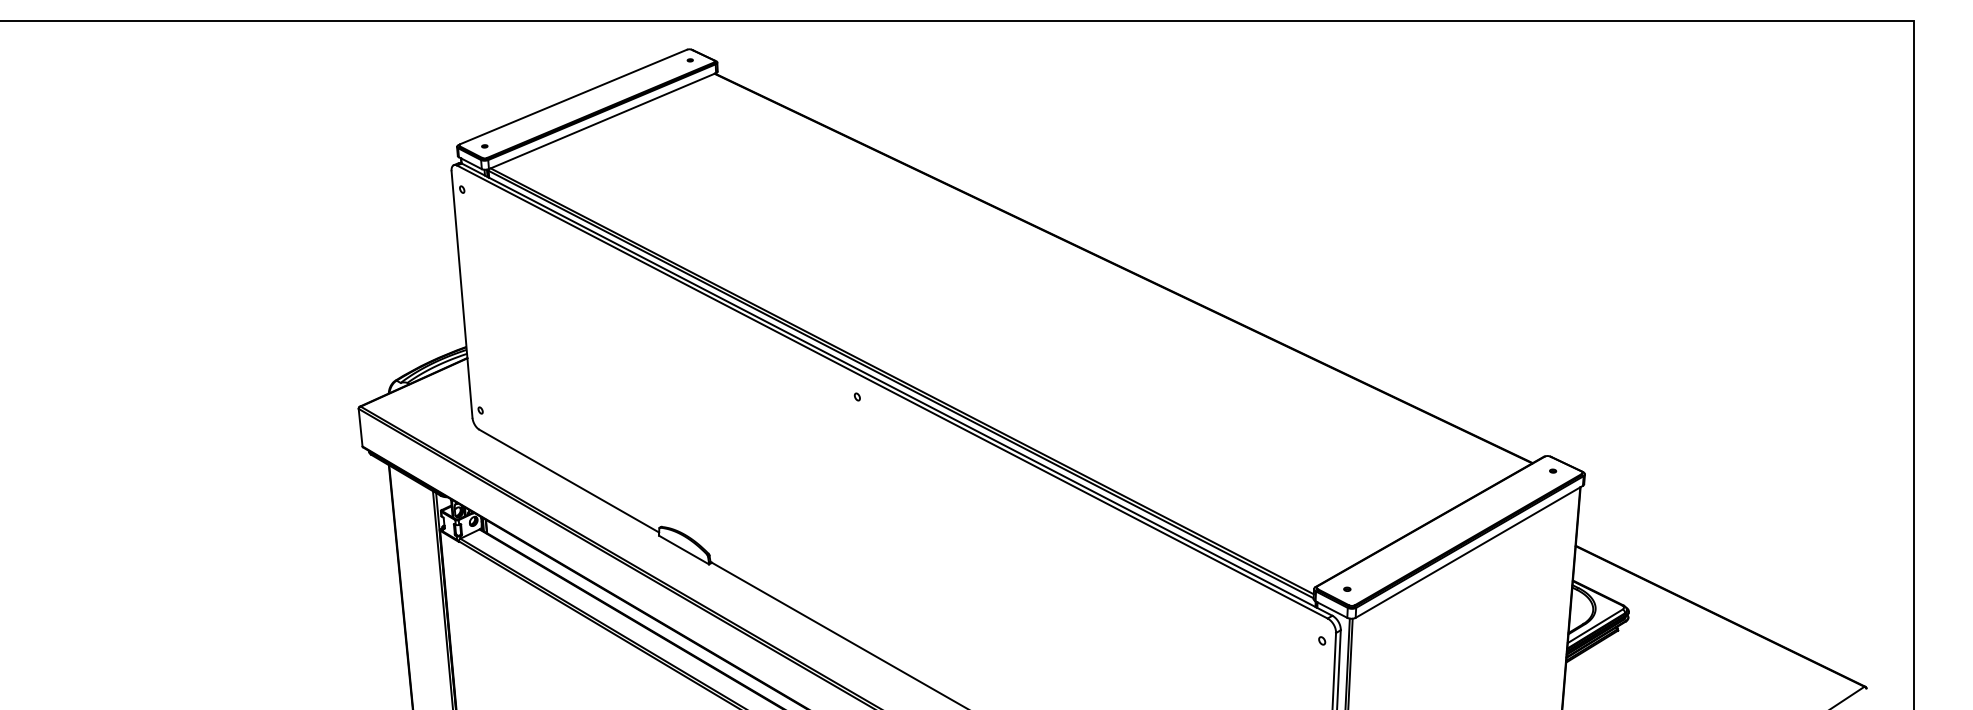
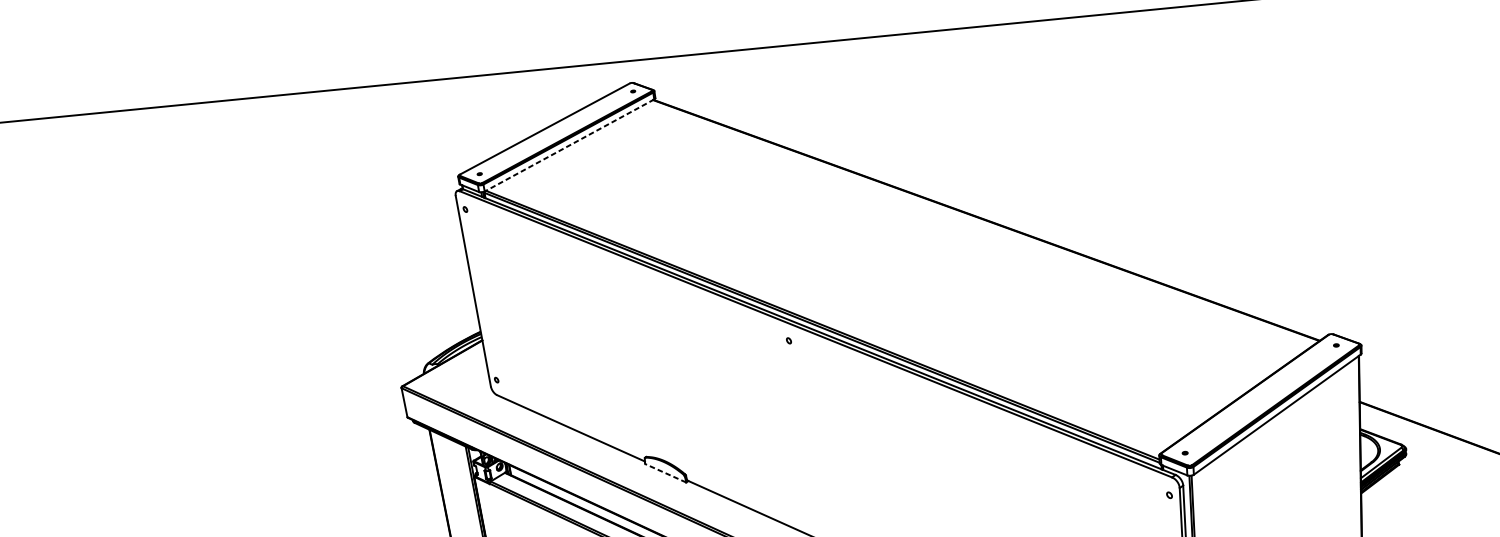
line: (602, 121) -> (569, 145), solid -> dashed
line: (684, 550) -> (666, 473), solid -> dashed

